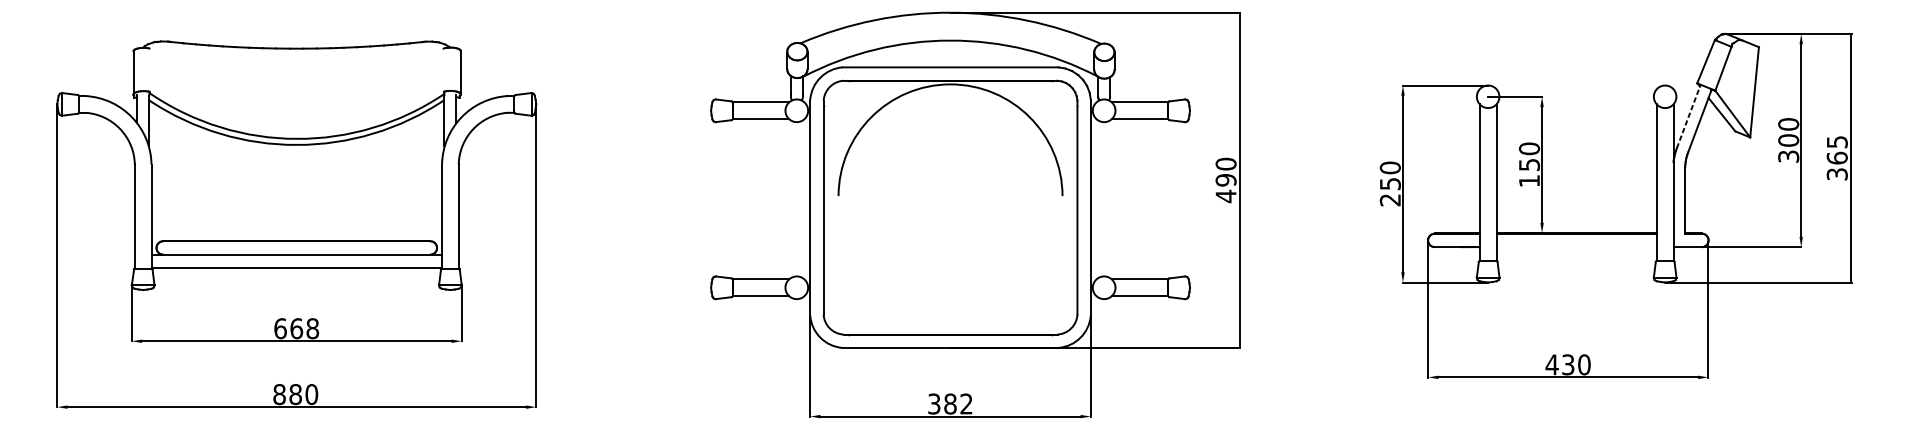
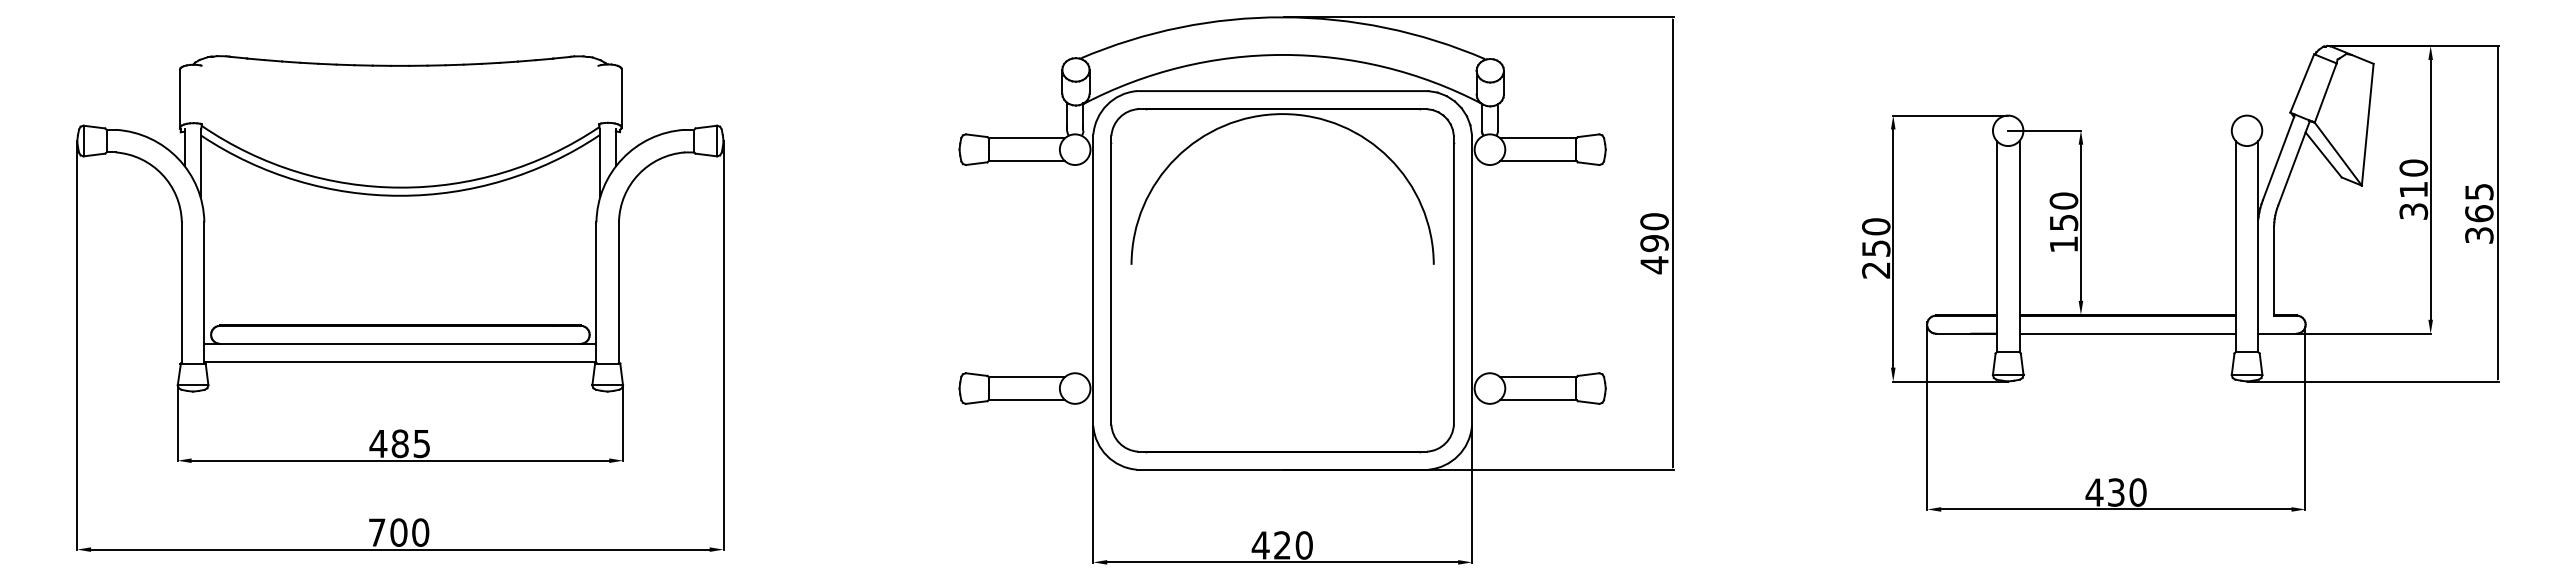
line: (1688, 116) -> (2278, 157), dashed -> solid
text: (1788, 140) -> (2413, 189), 300 -> 310
line: (1576, 246) -> (2127, 333), added
text: (296, 328) -> (399, 443), 668 -> 485
text: (287, 394) -> (387, 532), 880 -> 700
text: (949, 404) -> (1281, 545), 382 -> 420

